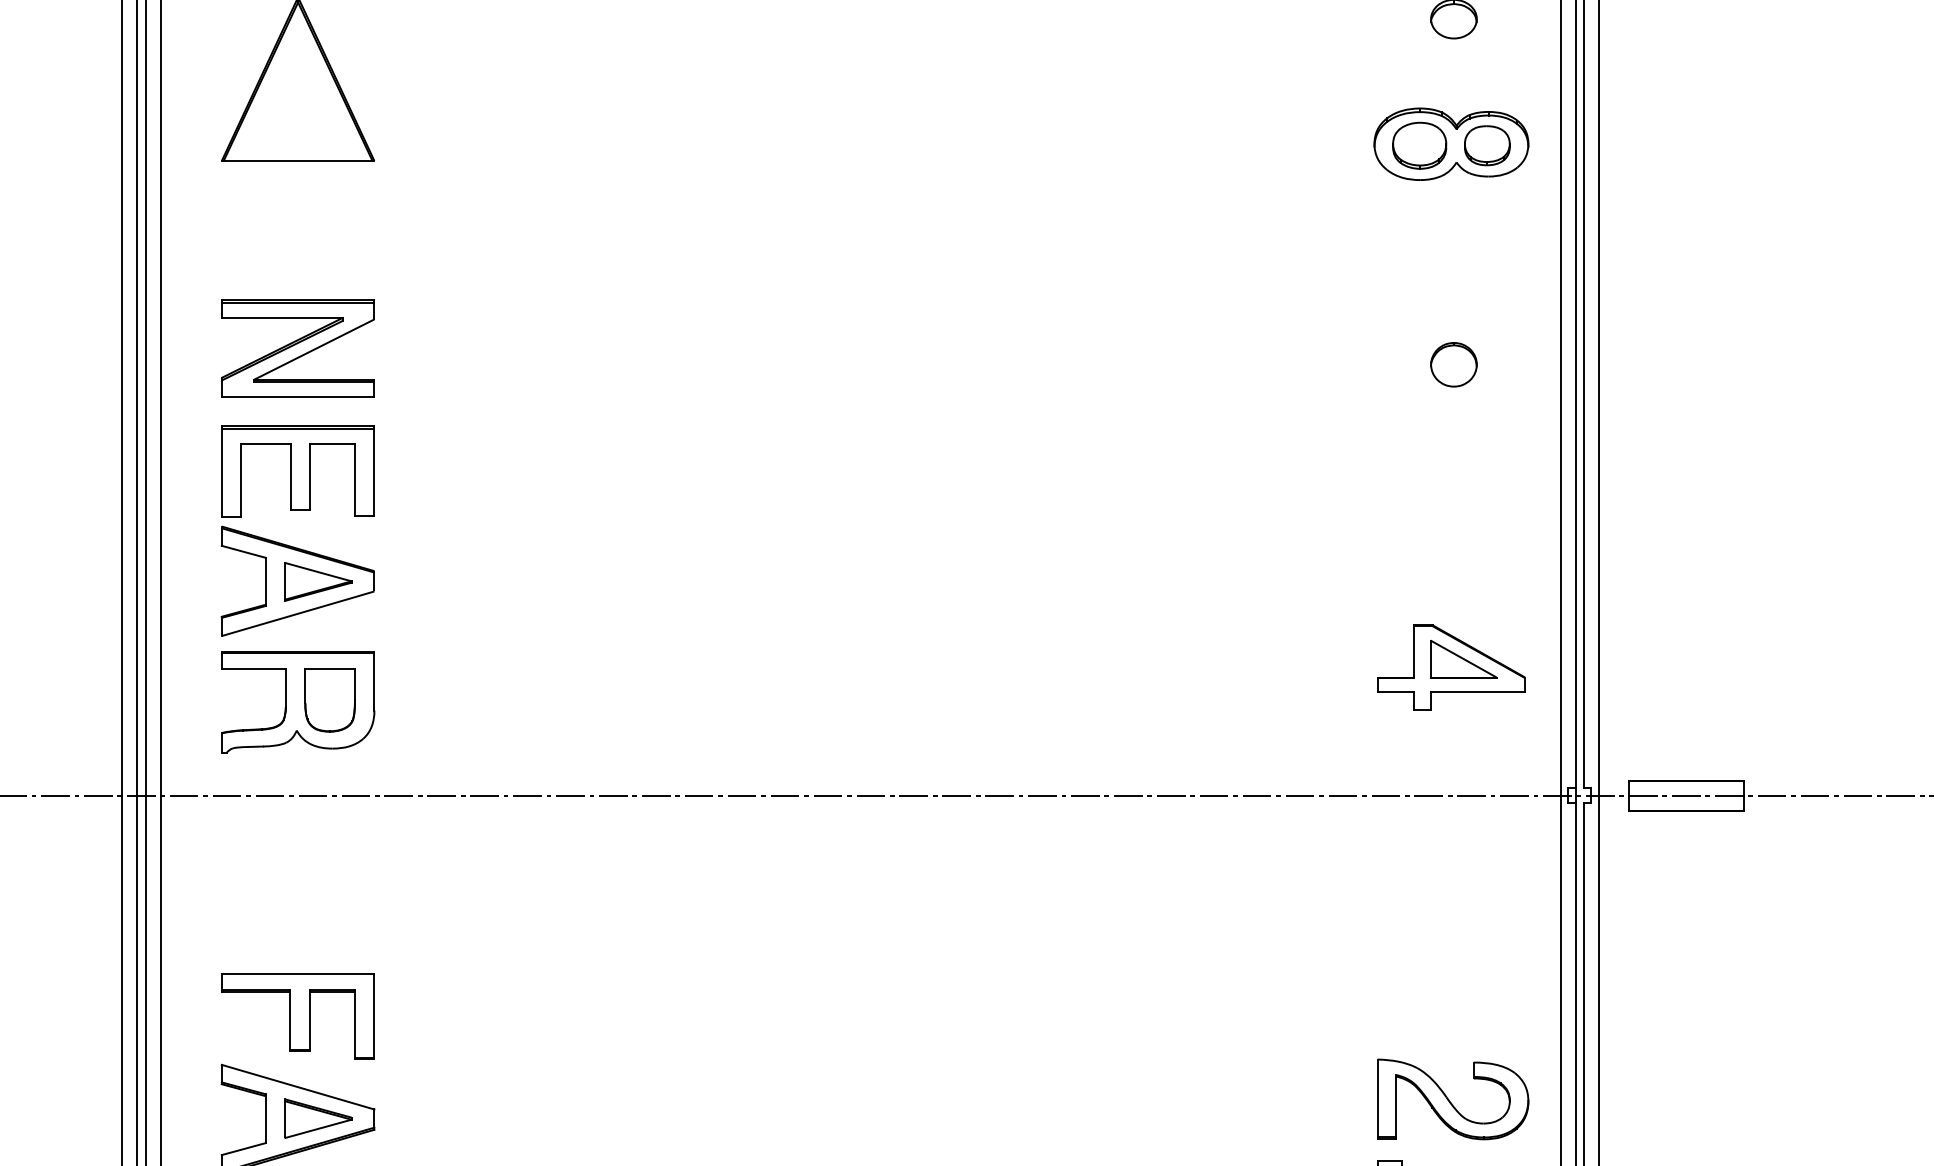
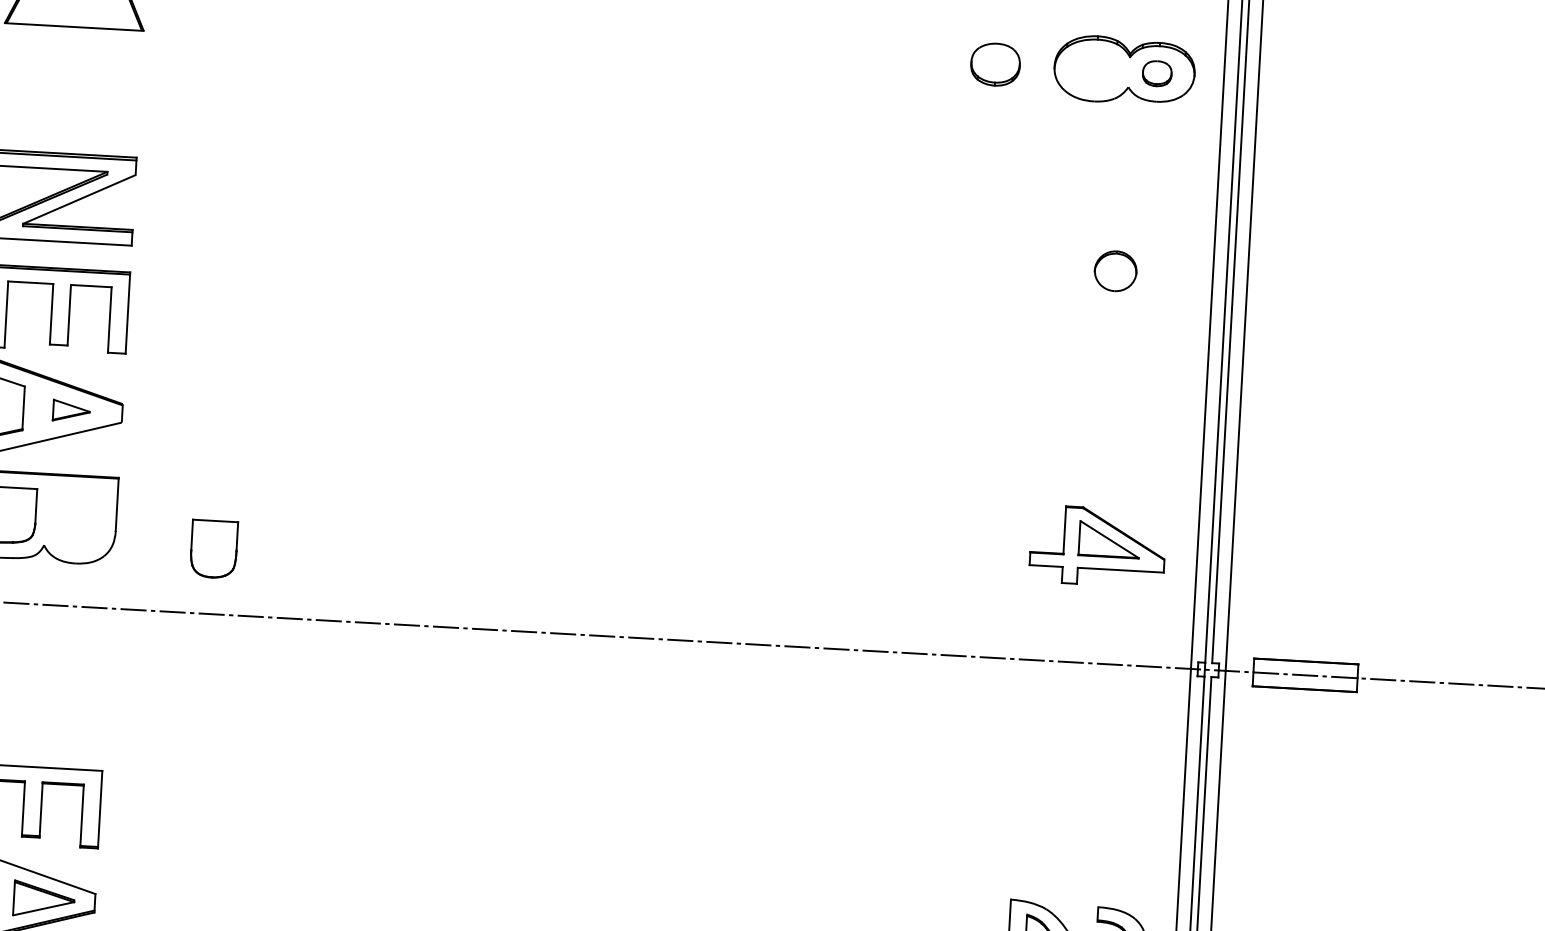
part: (1419, 145) -> (995, 64), moved
part: (1487, 145) -> (1157, 73), size x0.7
part: (318, 581) -> (71, 410), size x0.6
part: (329, 700) -> (213, 549), moved

